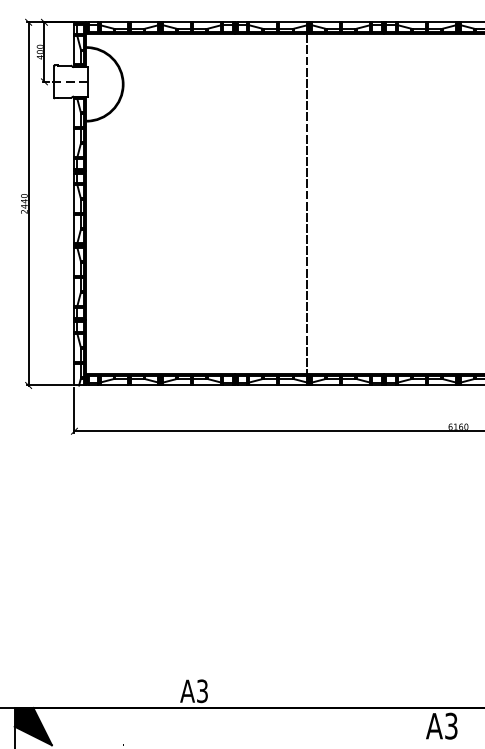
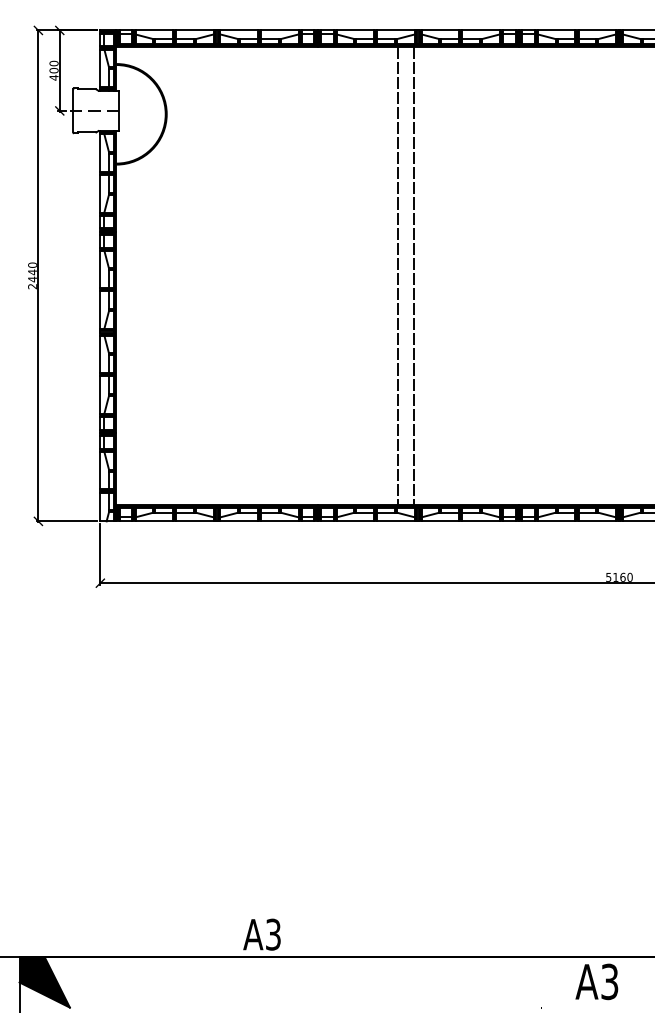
line: (295, 203) -> (398, 275), added
text: (450, 426) -> (608, 576), 6160 -> 5160

